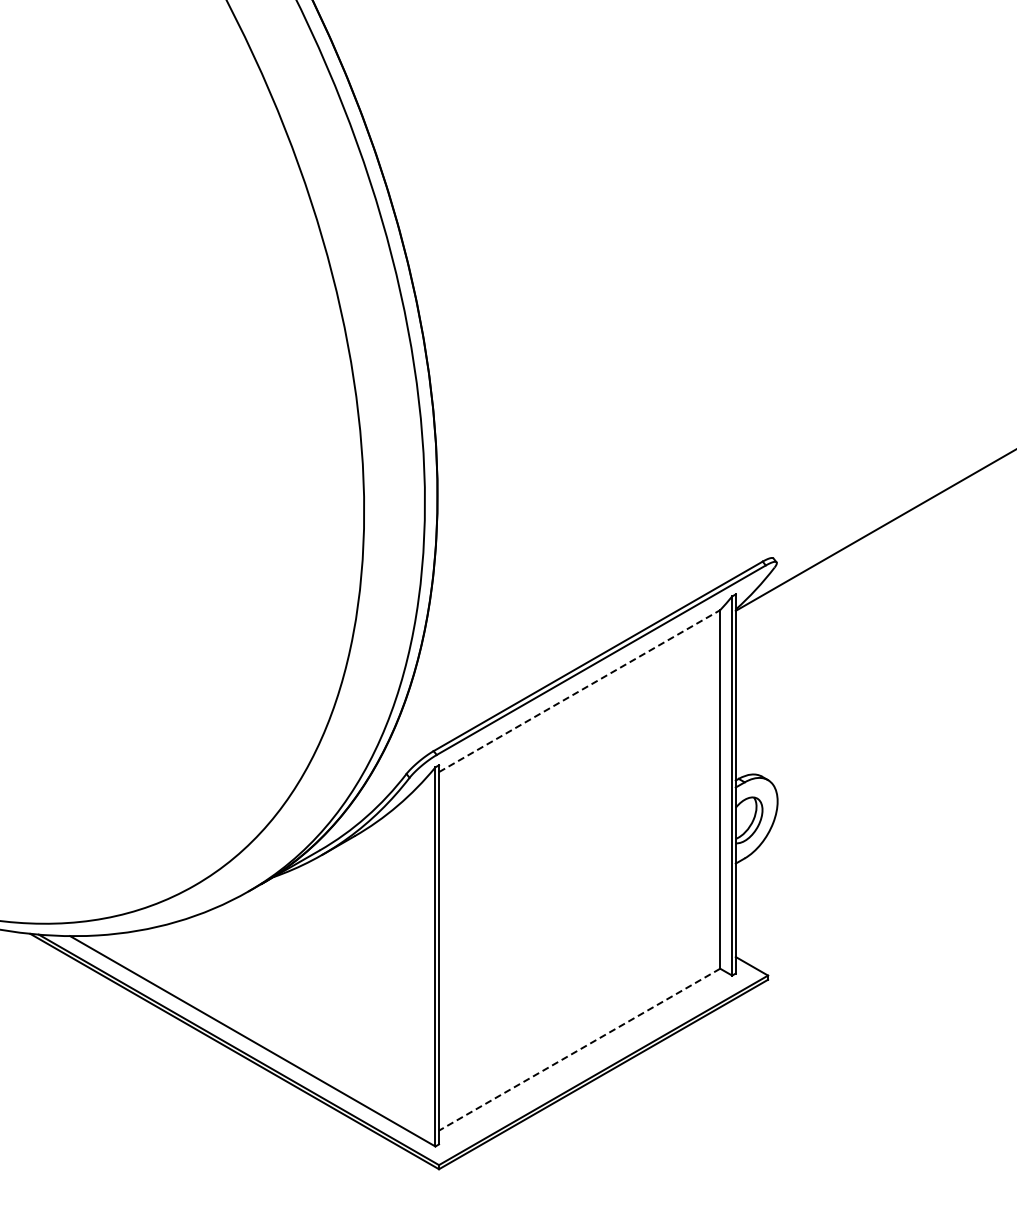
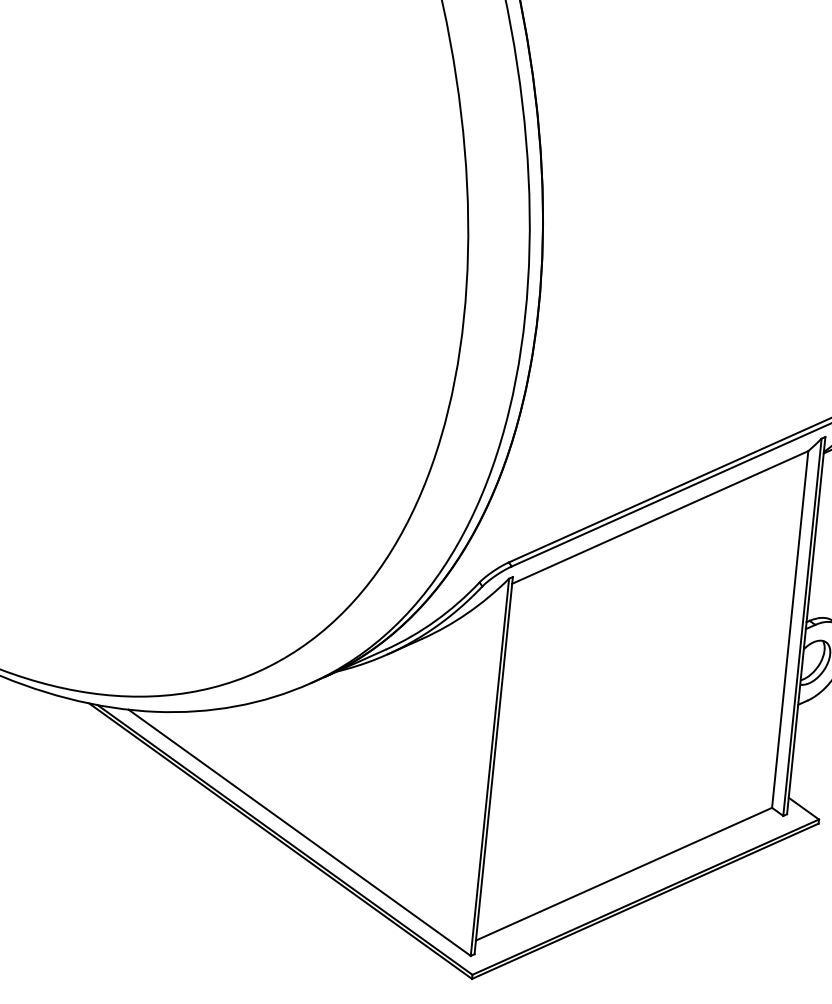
line: (580, 690) -> (661, 516), dashed -> solid
line: (579, 1049) -> (623, 873), dashed -> solid

